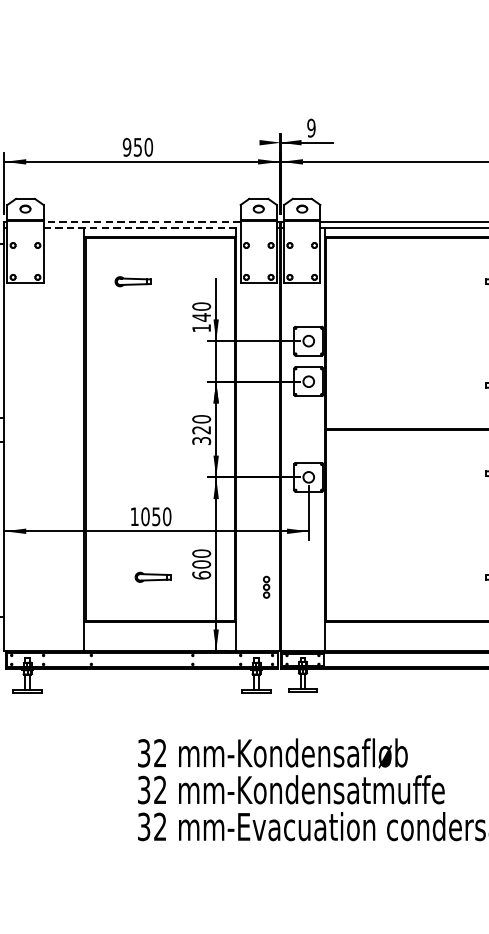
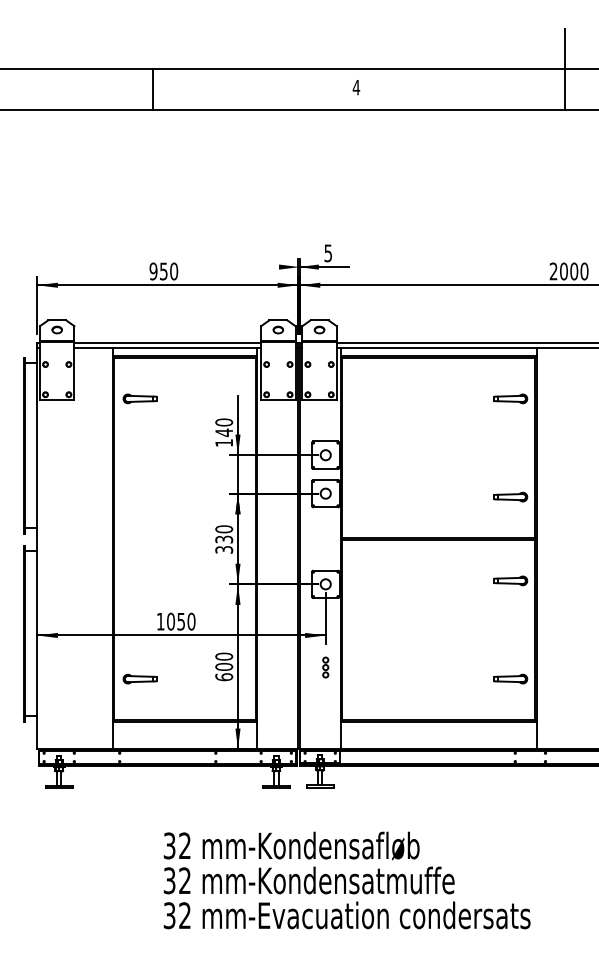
text: (311, 127) -> (328, 252), 9 -> 5
line: (141, 222) -> (167, 342), dashed -> solid
line: (142, 228) -> (168, 348), dashed -> solid
part: (132, 281) -> (139, 398), moved
text: (201, 430) -> (224, 539), 320 -> 330
part: (152, 576) -> (139, 678), moved
part: (266, 587) -> (325, 667), moved

